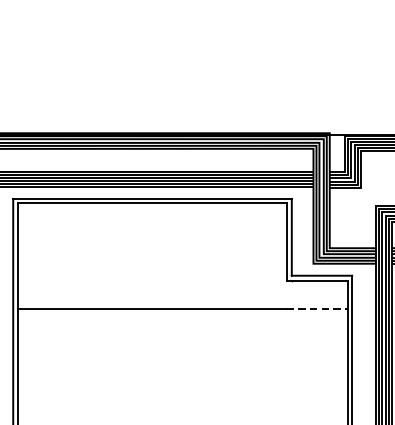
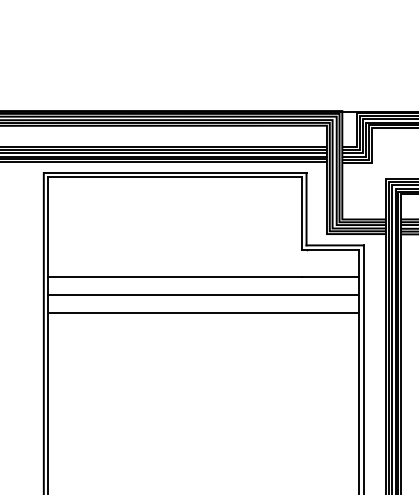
line: (317, 308) -> (330, 276), dashed -> solid
line: (182, 328) -> (203, 295), added
line: (183, 347) -> (204, 313), added

